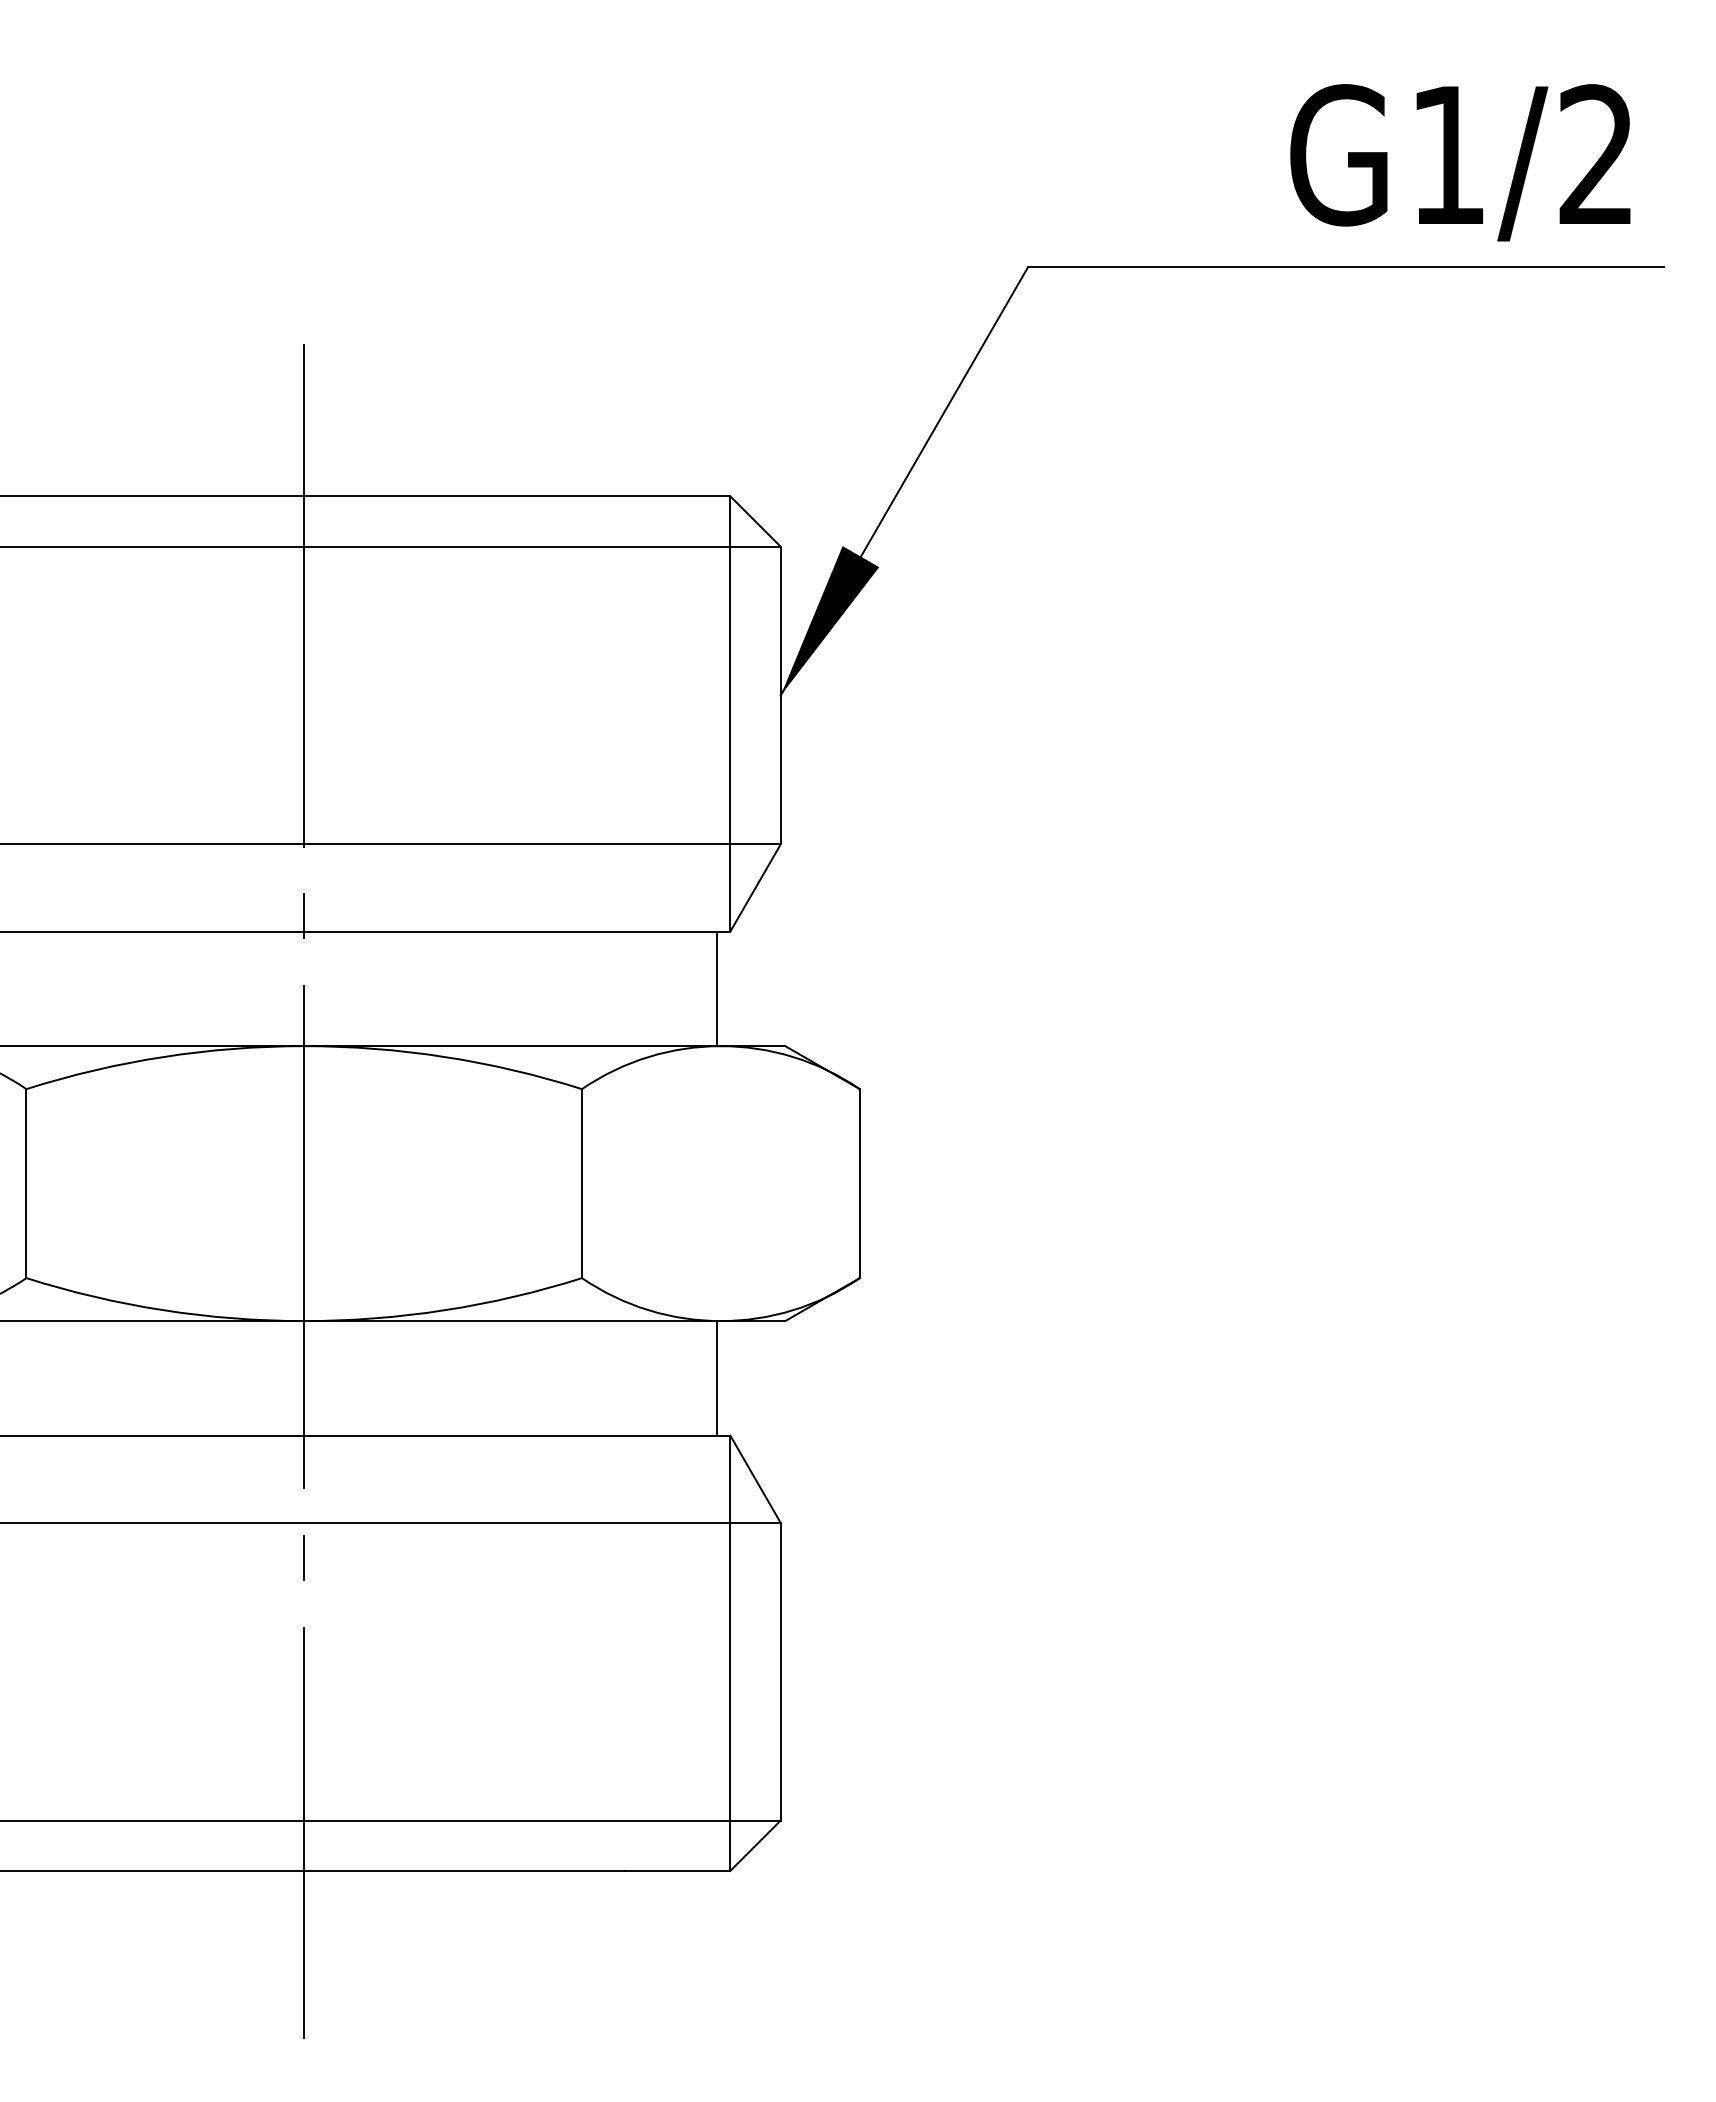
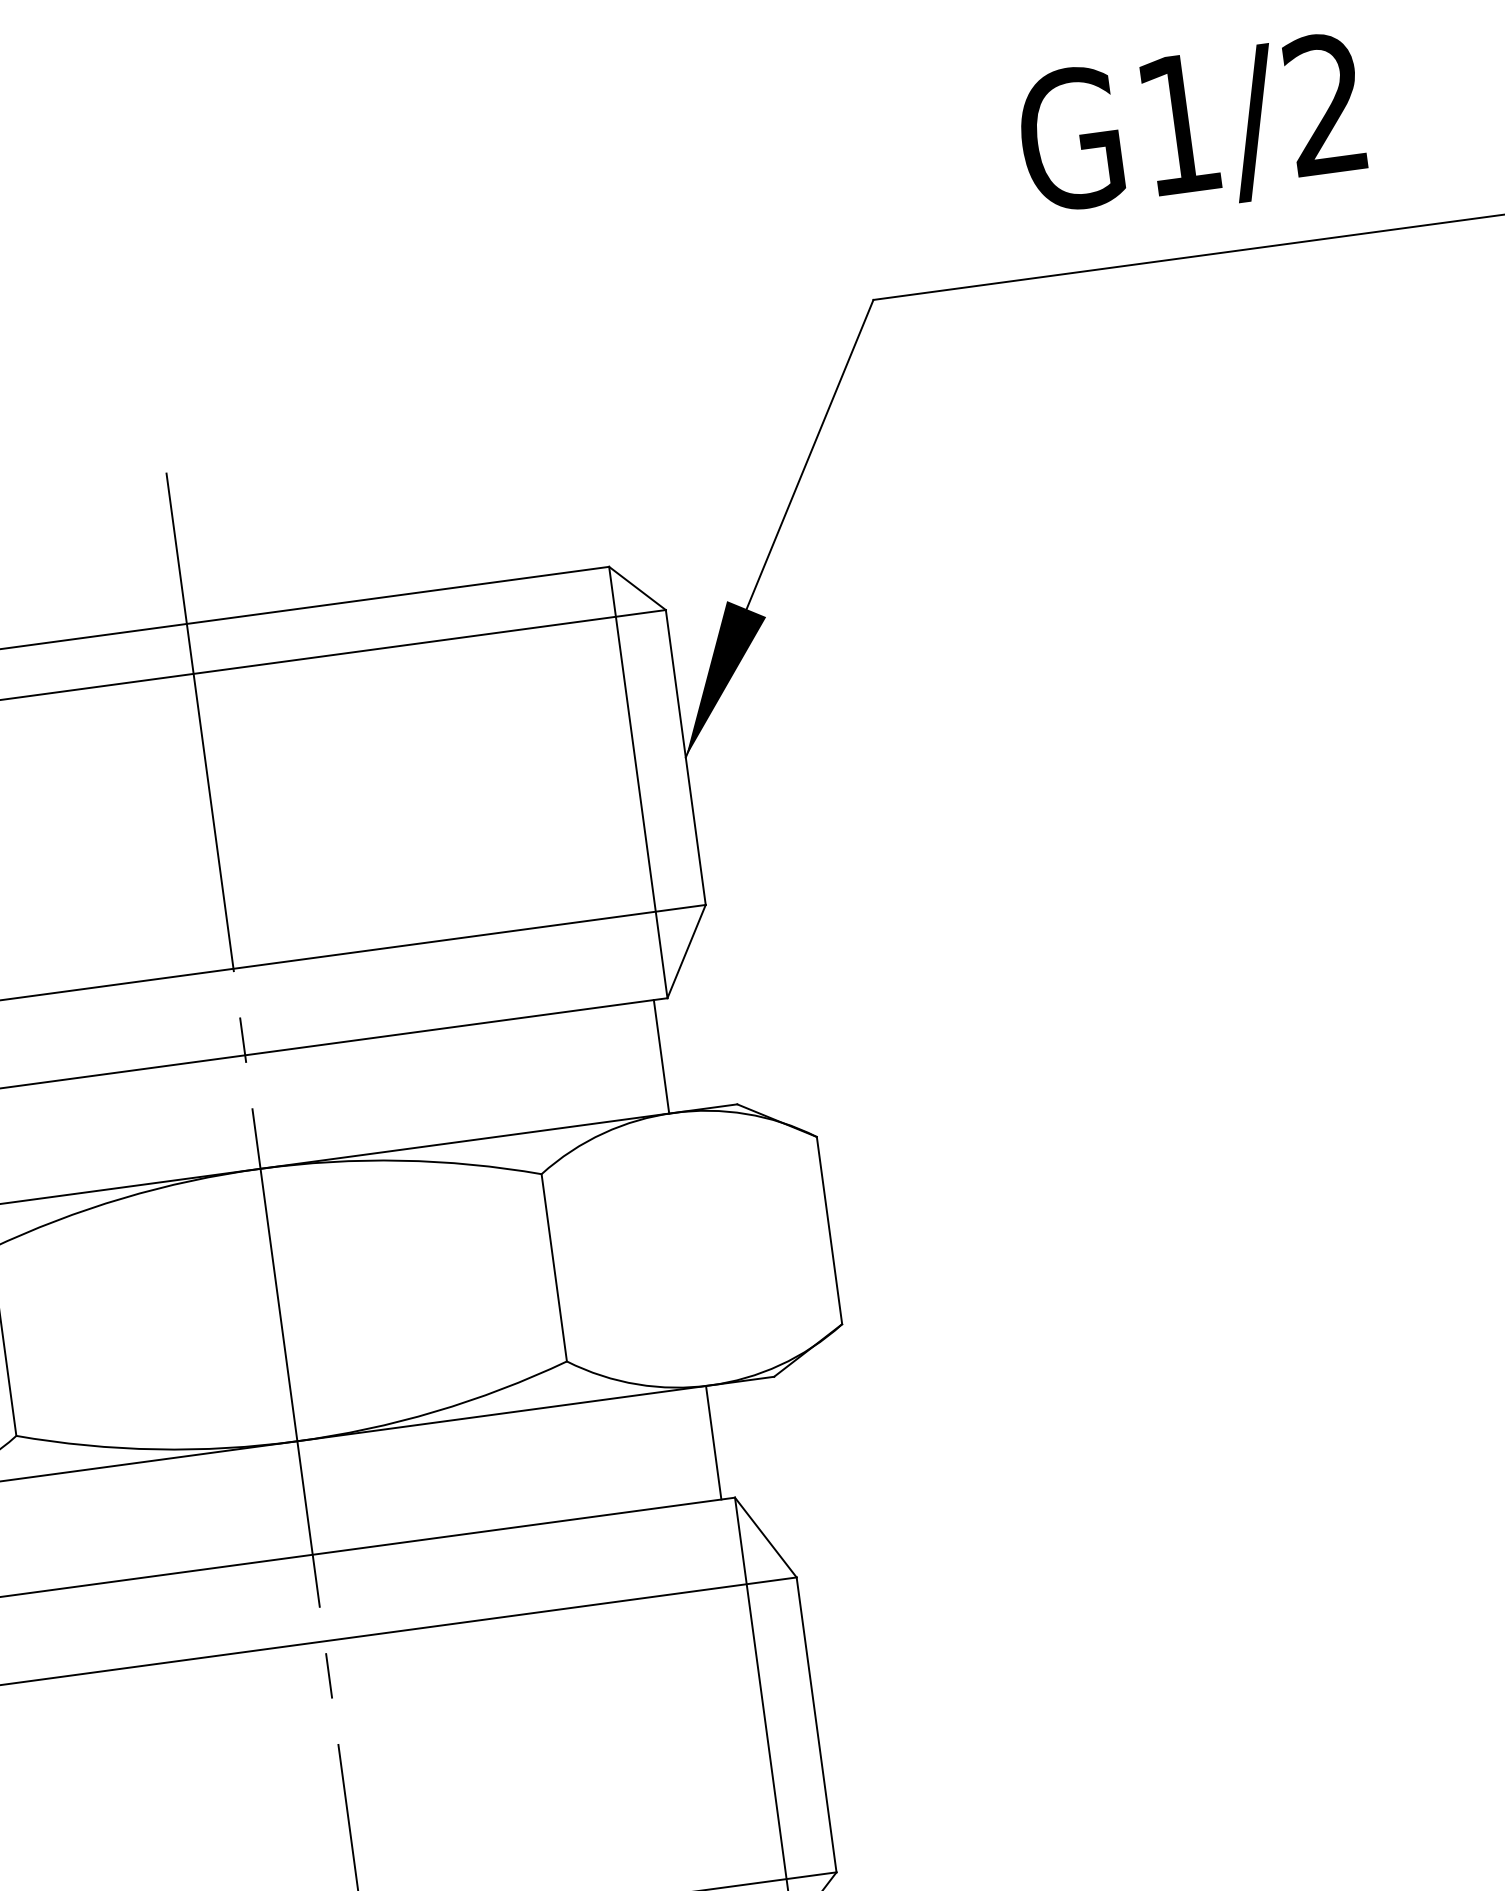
text: (1460, 162) -> (1192, 129), moved

